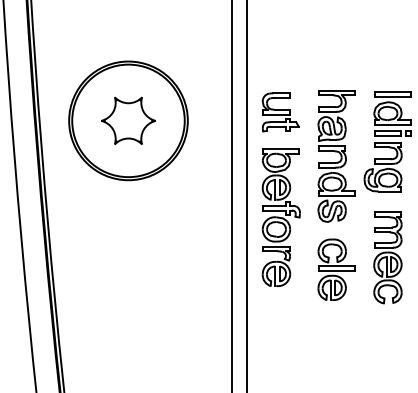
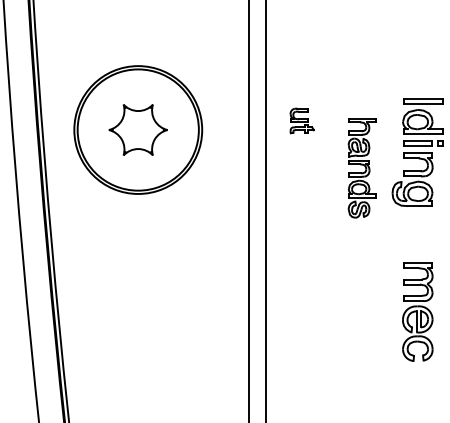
part: (280, 112) -> (302, 120), size x0.6
part: (336, 156) -> (362, 168), size x0.7
part: (280, 217) -> (302, 234), removed
part: (387, 257) -> (417, 311), moved
part: (336, 269) -> (362, 290), removed

